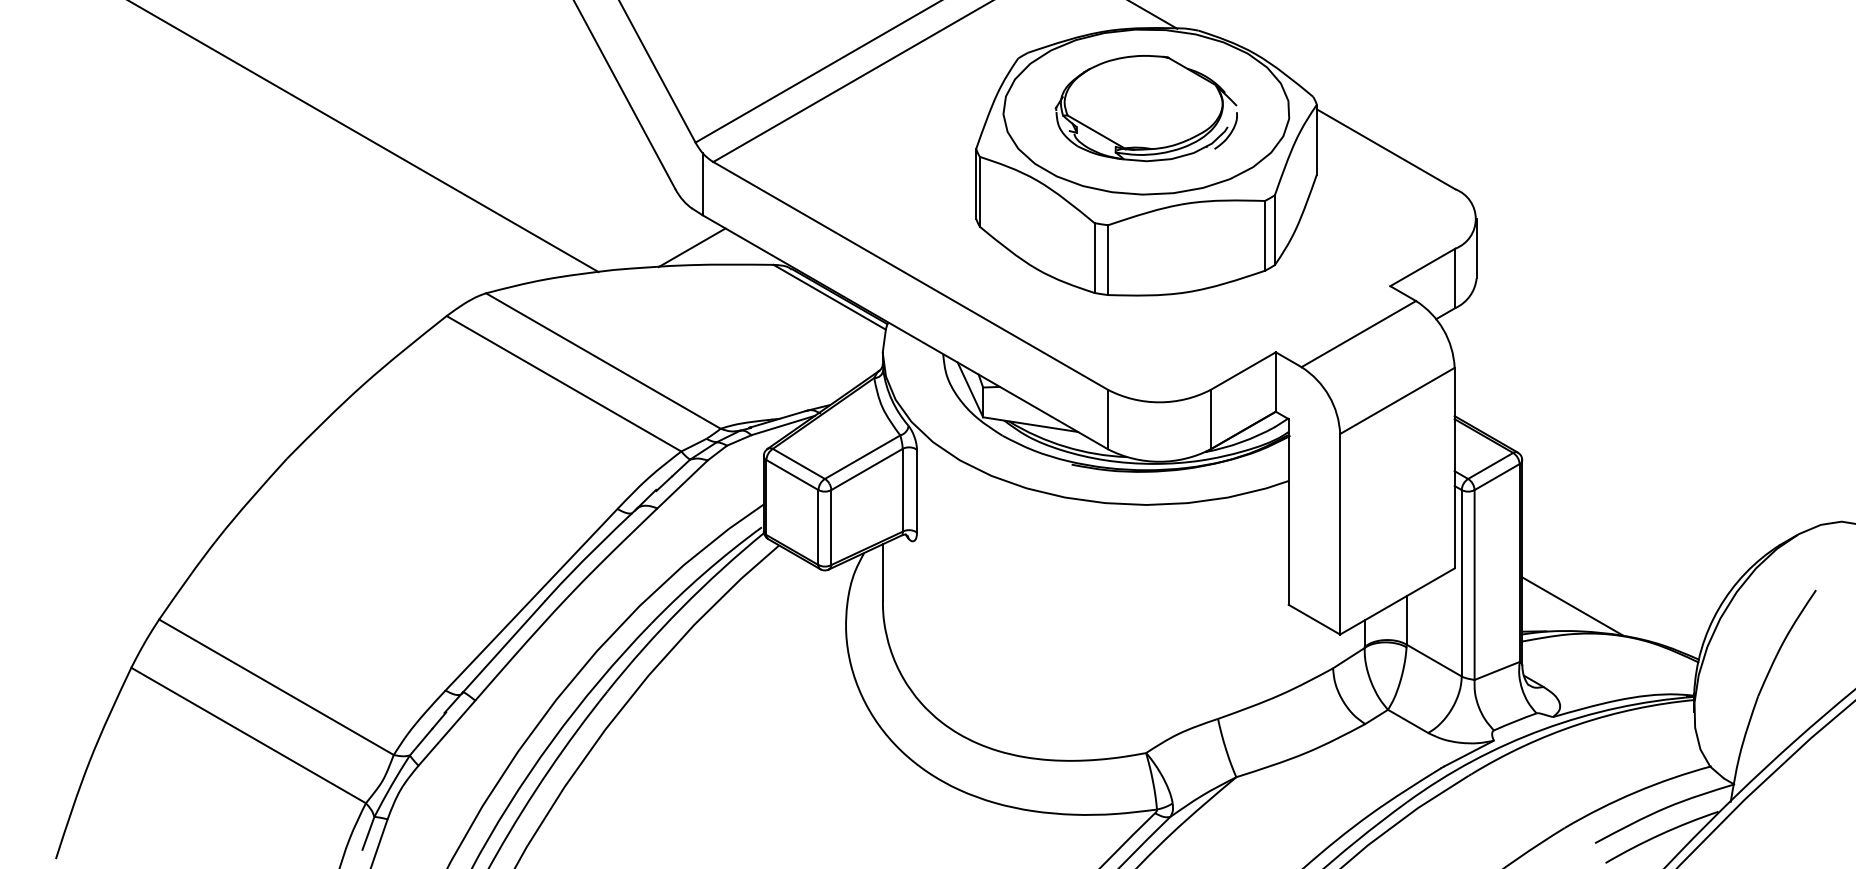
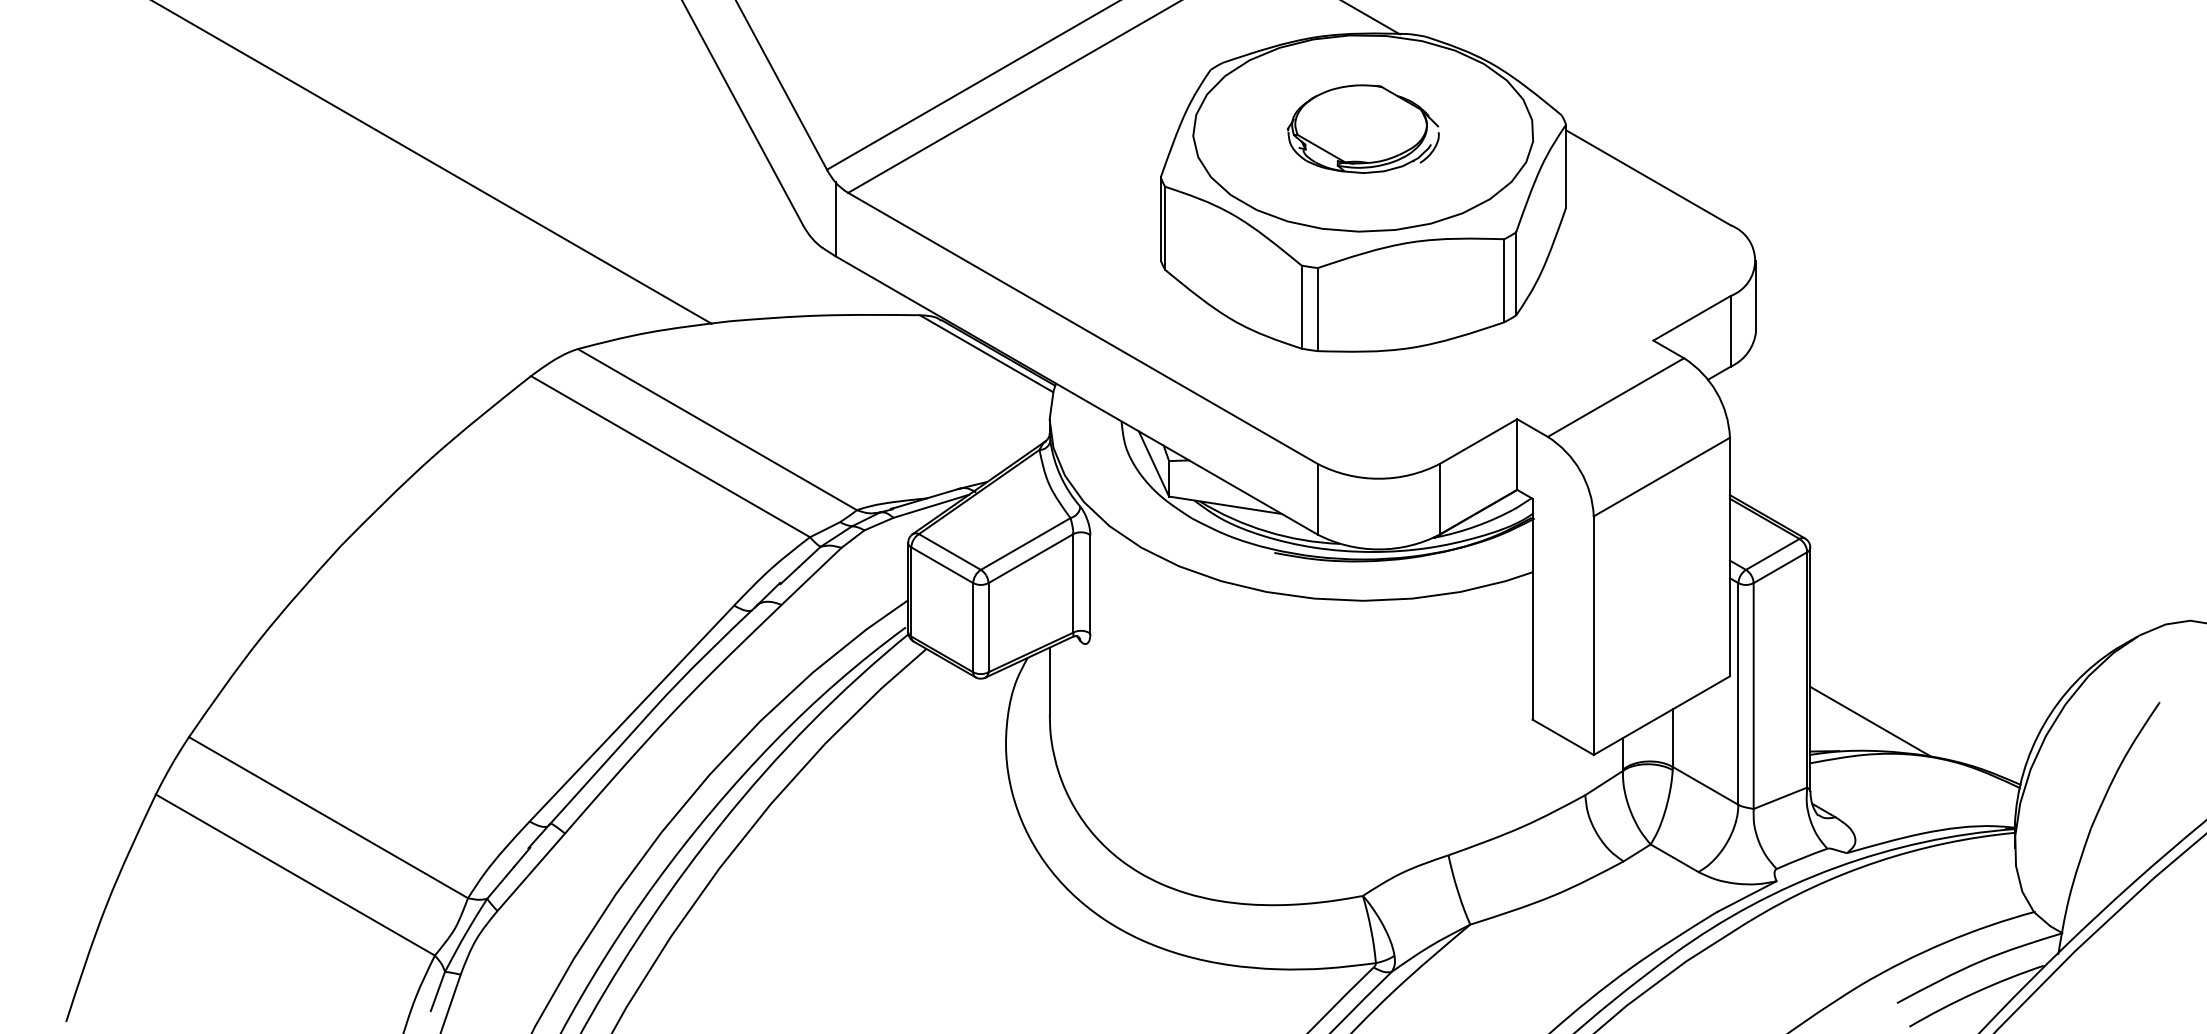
part: (1146, 107) -> (1363, 128), size x0.7
line: (691, 247) -> (822, 294), removed

